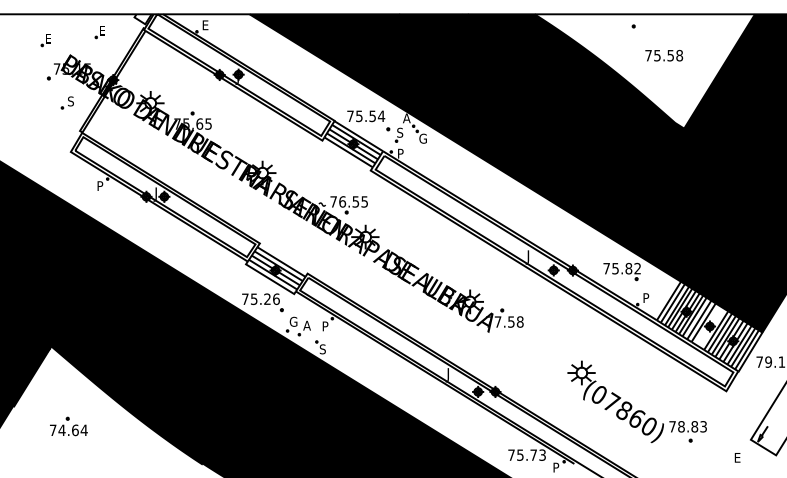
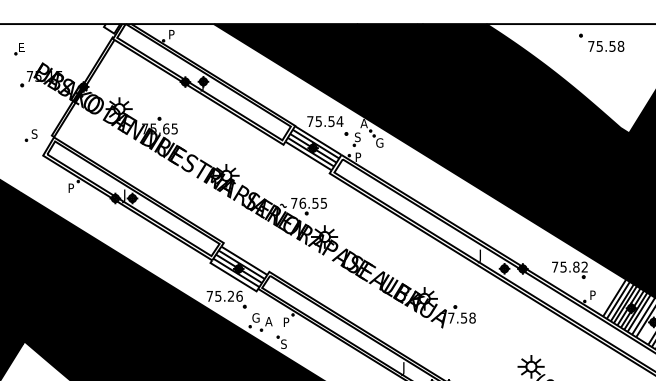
text: (206, 25) -> (172, 34), E -> P
part: (99, 32) -> (70, 41), removed
text: (664, 55) -> (606, 46), moved
part: (66, 102) -> (30, 135), moved

